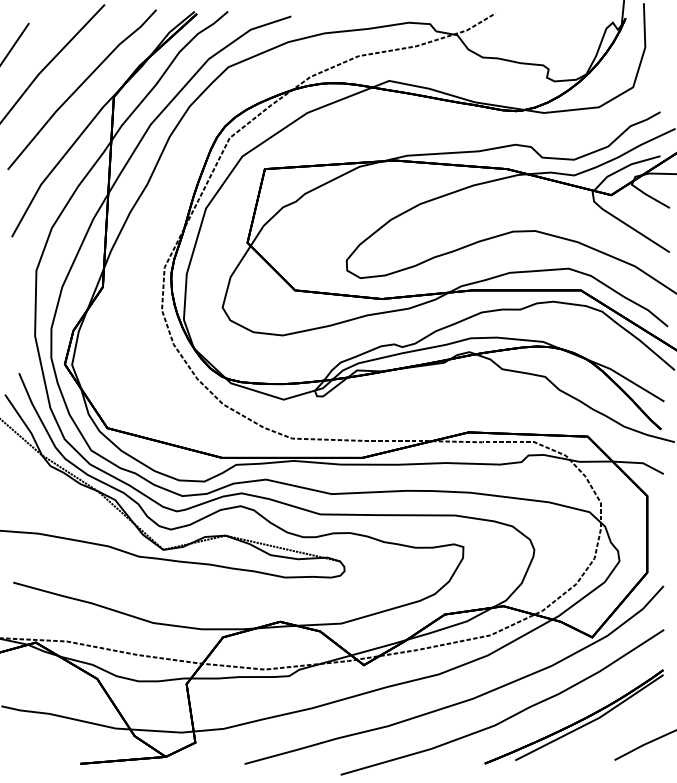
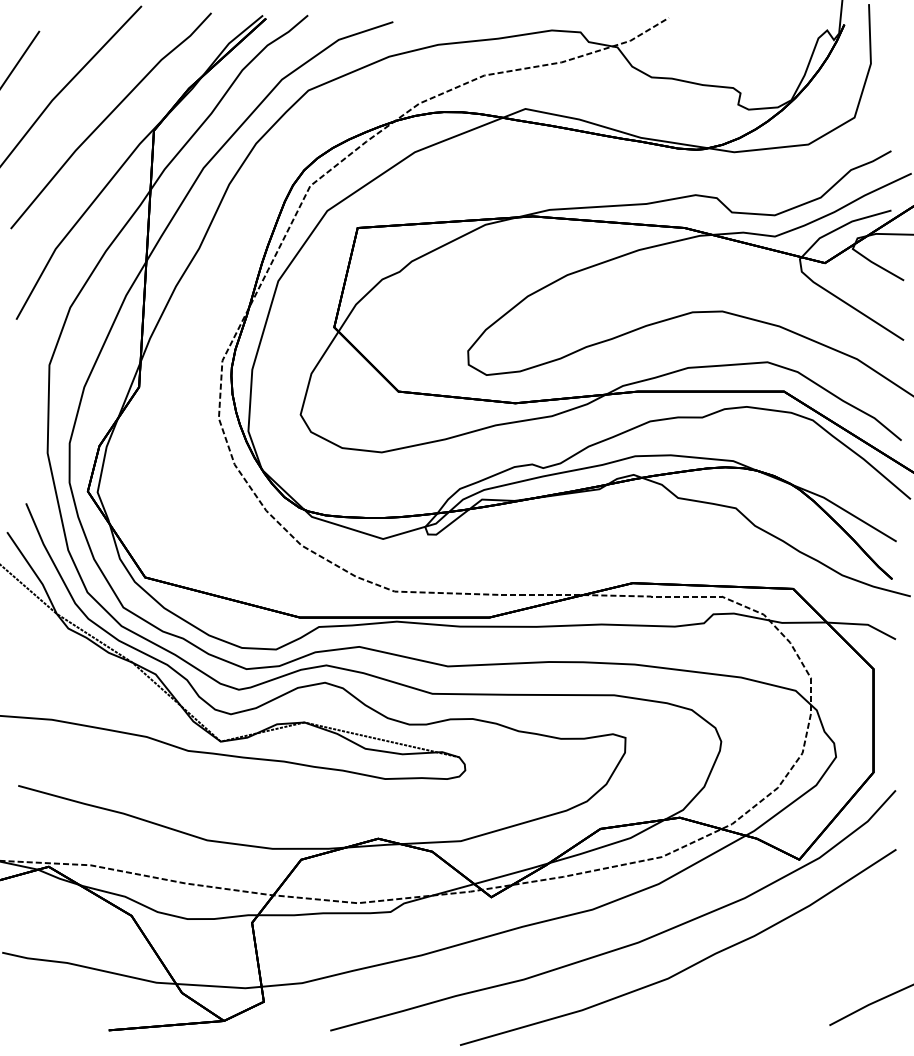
part: (576, 721) -> (778, 973), removed

